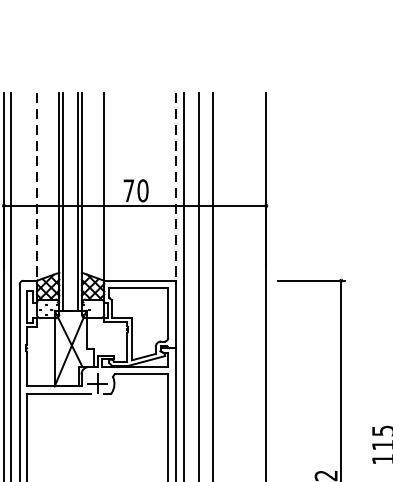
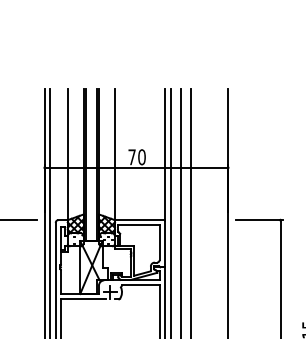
line: (36, 186) -> (67, 154), dashed -> solid
line: (175, 188) -> (164, 155), dashed -> solid

